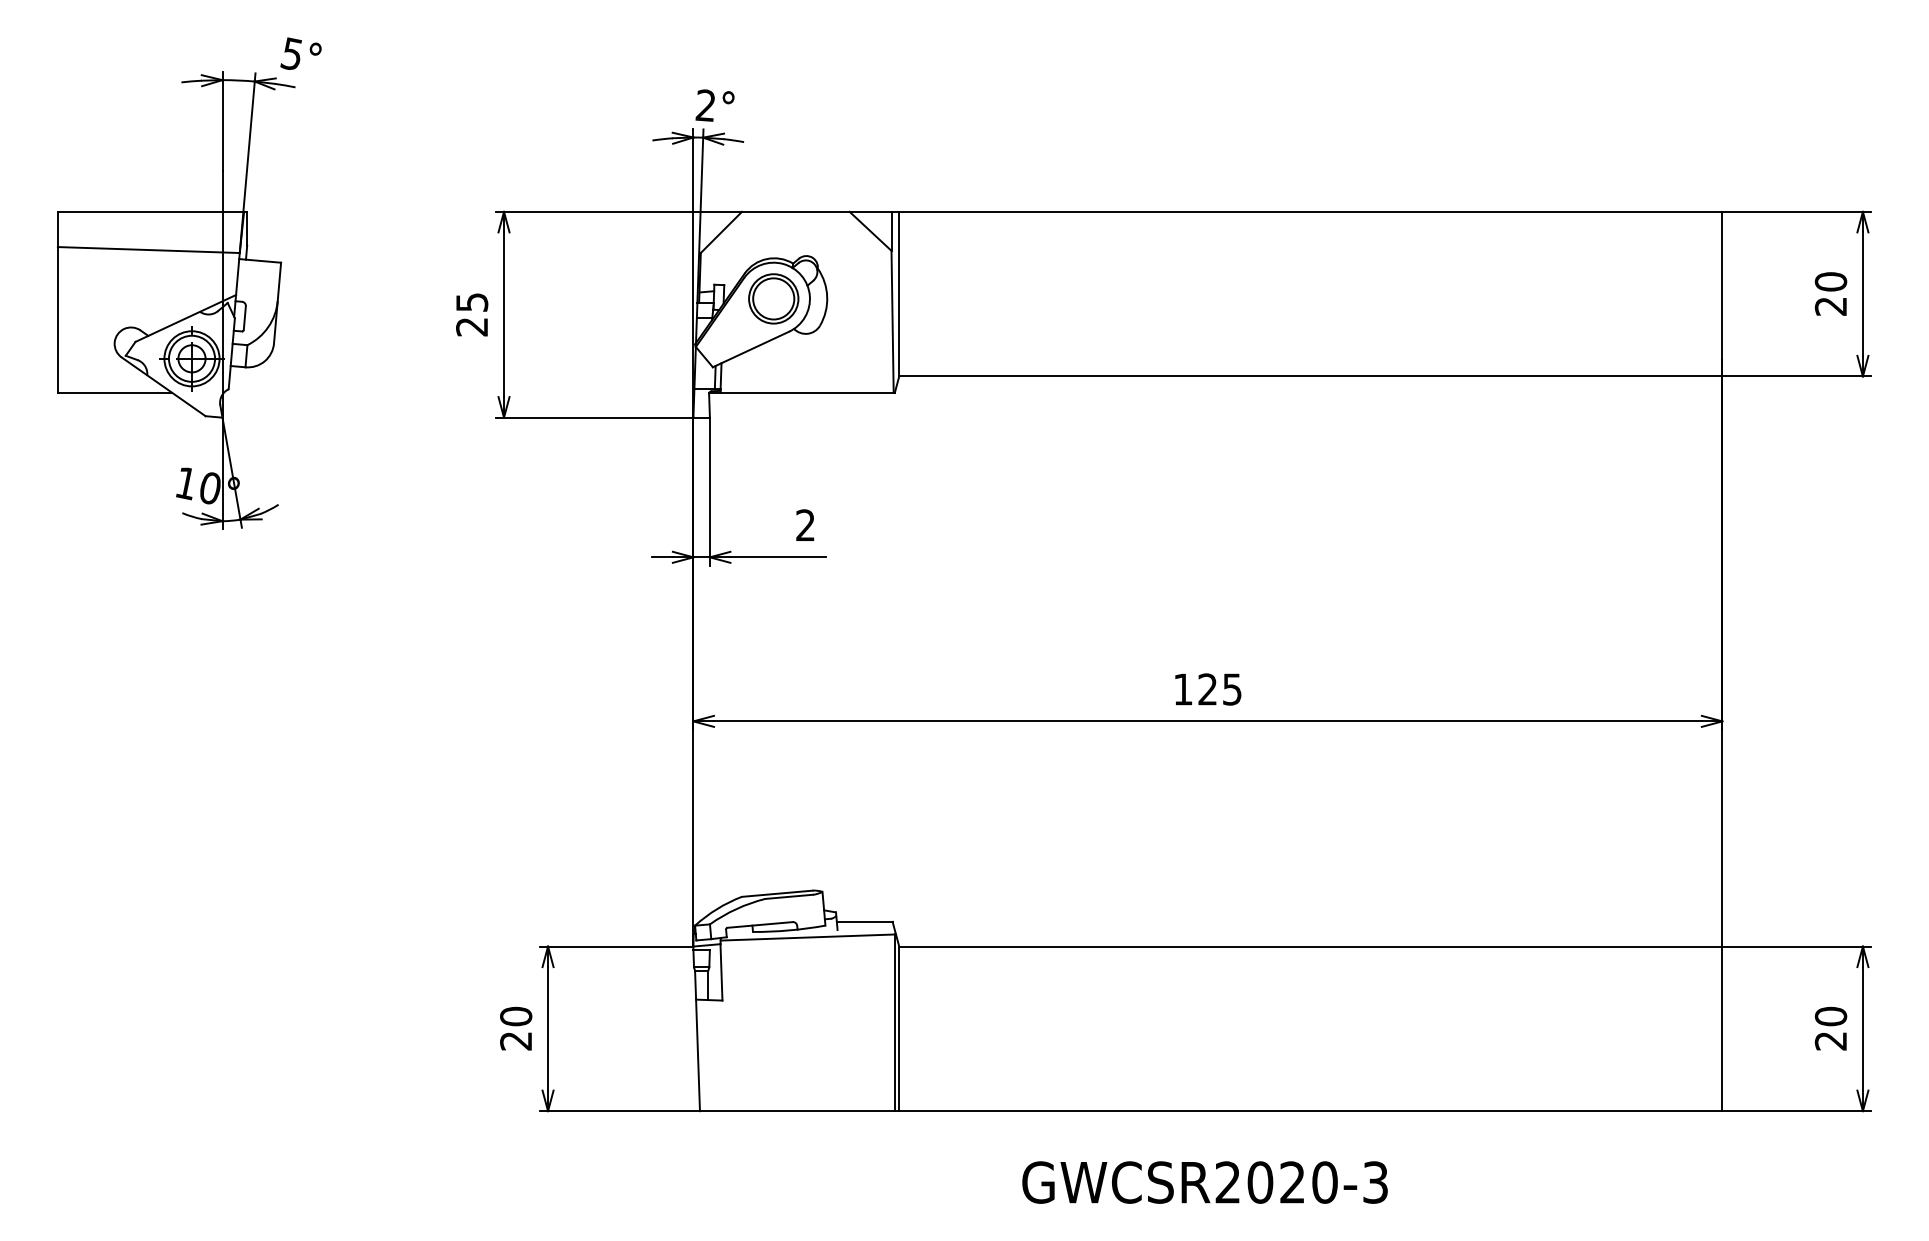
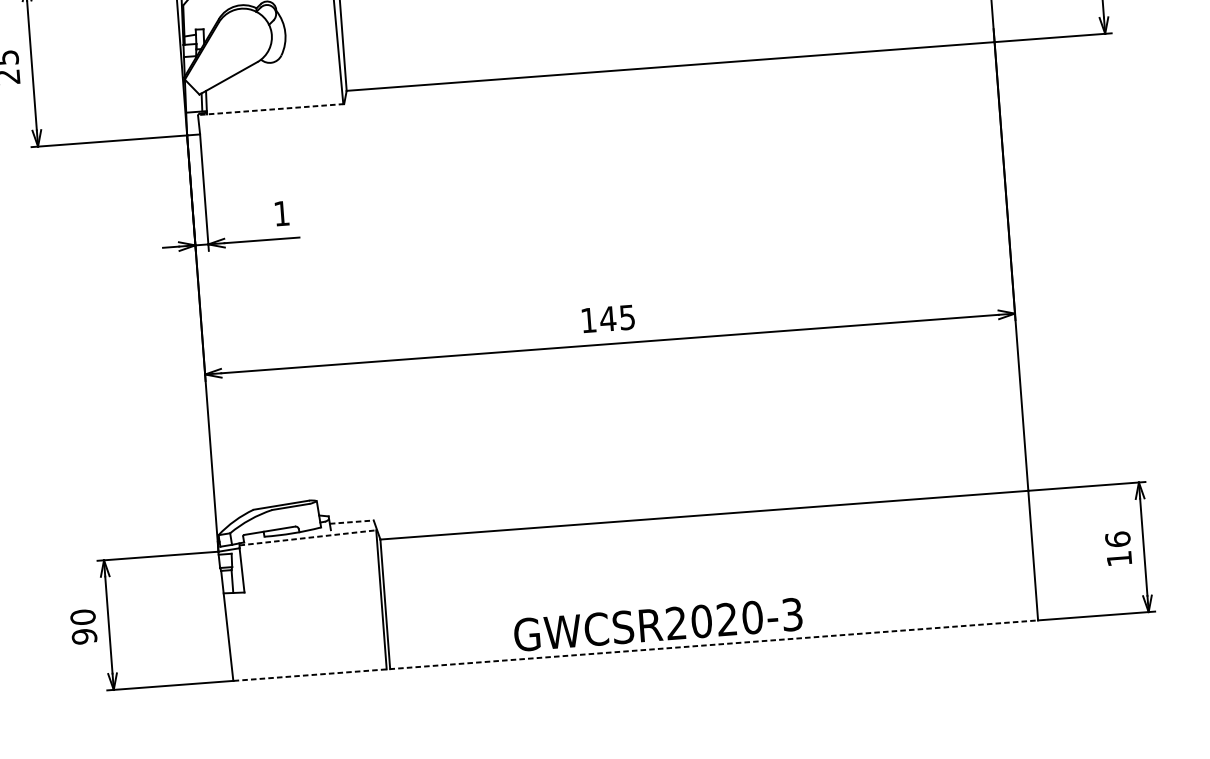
part: (773, 298) -> (243, 36), removed
line: (802, 392) -> (271, 109), solid -> dashed
text: (805, 524) -> (281, 212), 2 -> 1
text: (1207, 689) -> (607, 318), 125 -> 145
line: (864, 921) -> (351, 521), solid -> dashed
line: (808, 937) -> (308, 537), solid -> dashed
text: (1830, 1028) -> (1118, 548), 20 -> 16
text: (516, 1040) -> (84, 636), 20 -> 90
line: (1211, 1111) -> (635, 650), solid -> dashed
text: (1204, 1182) -> (657, 624), moved

